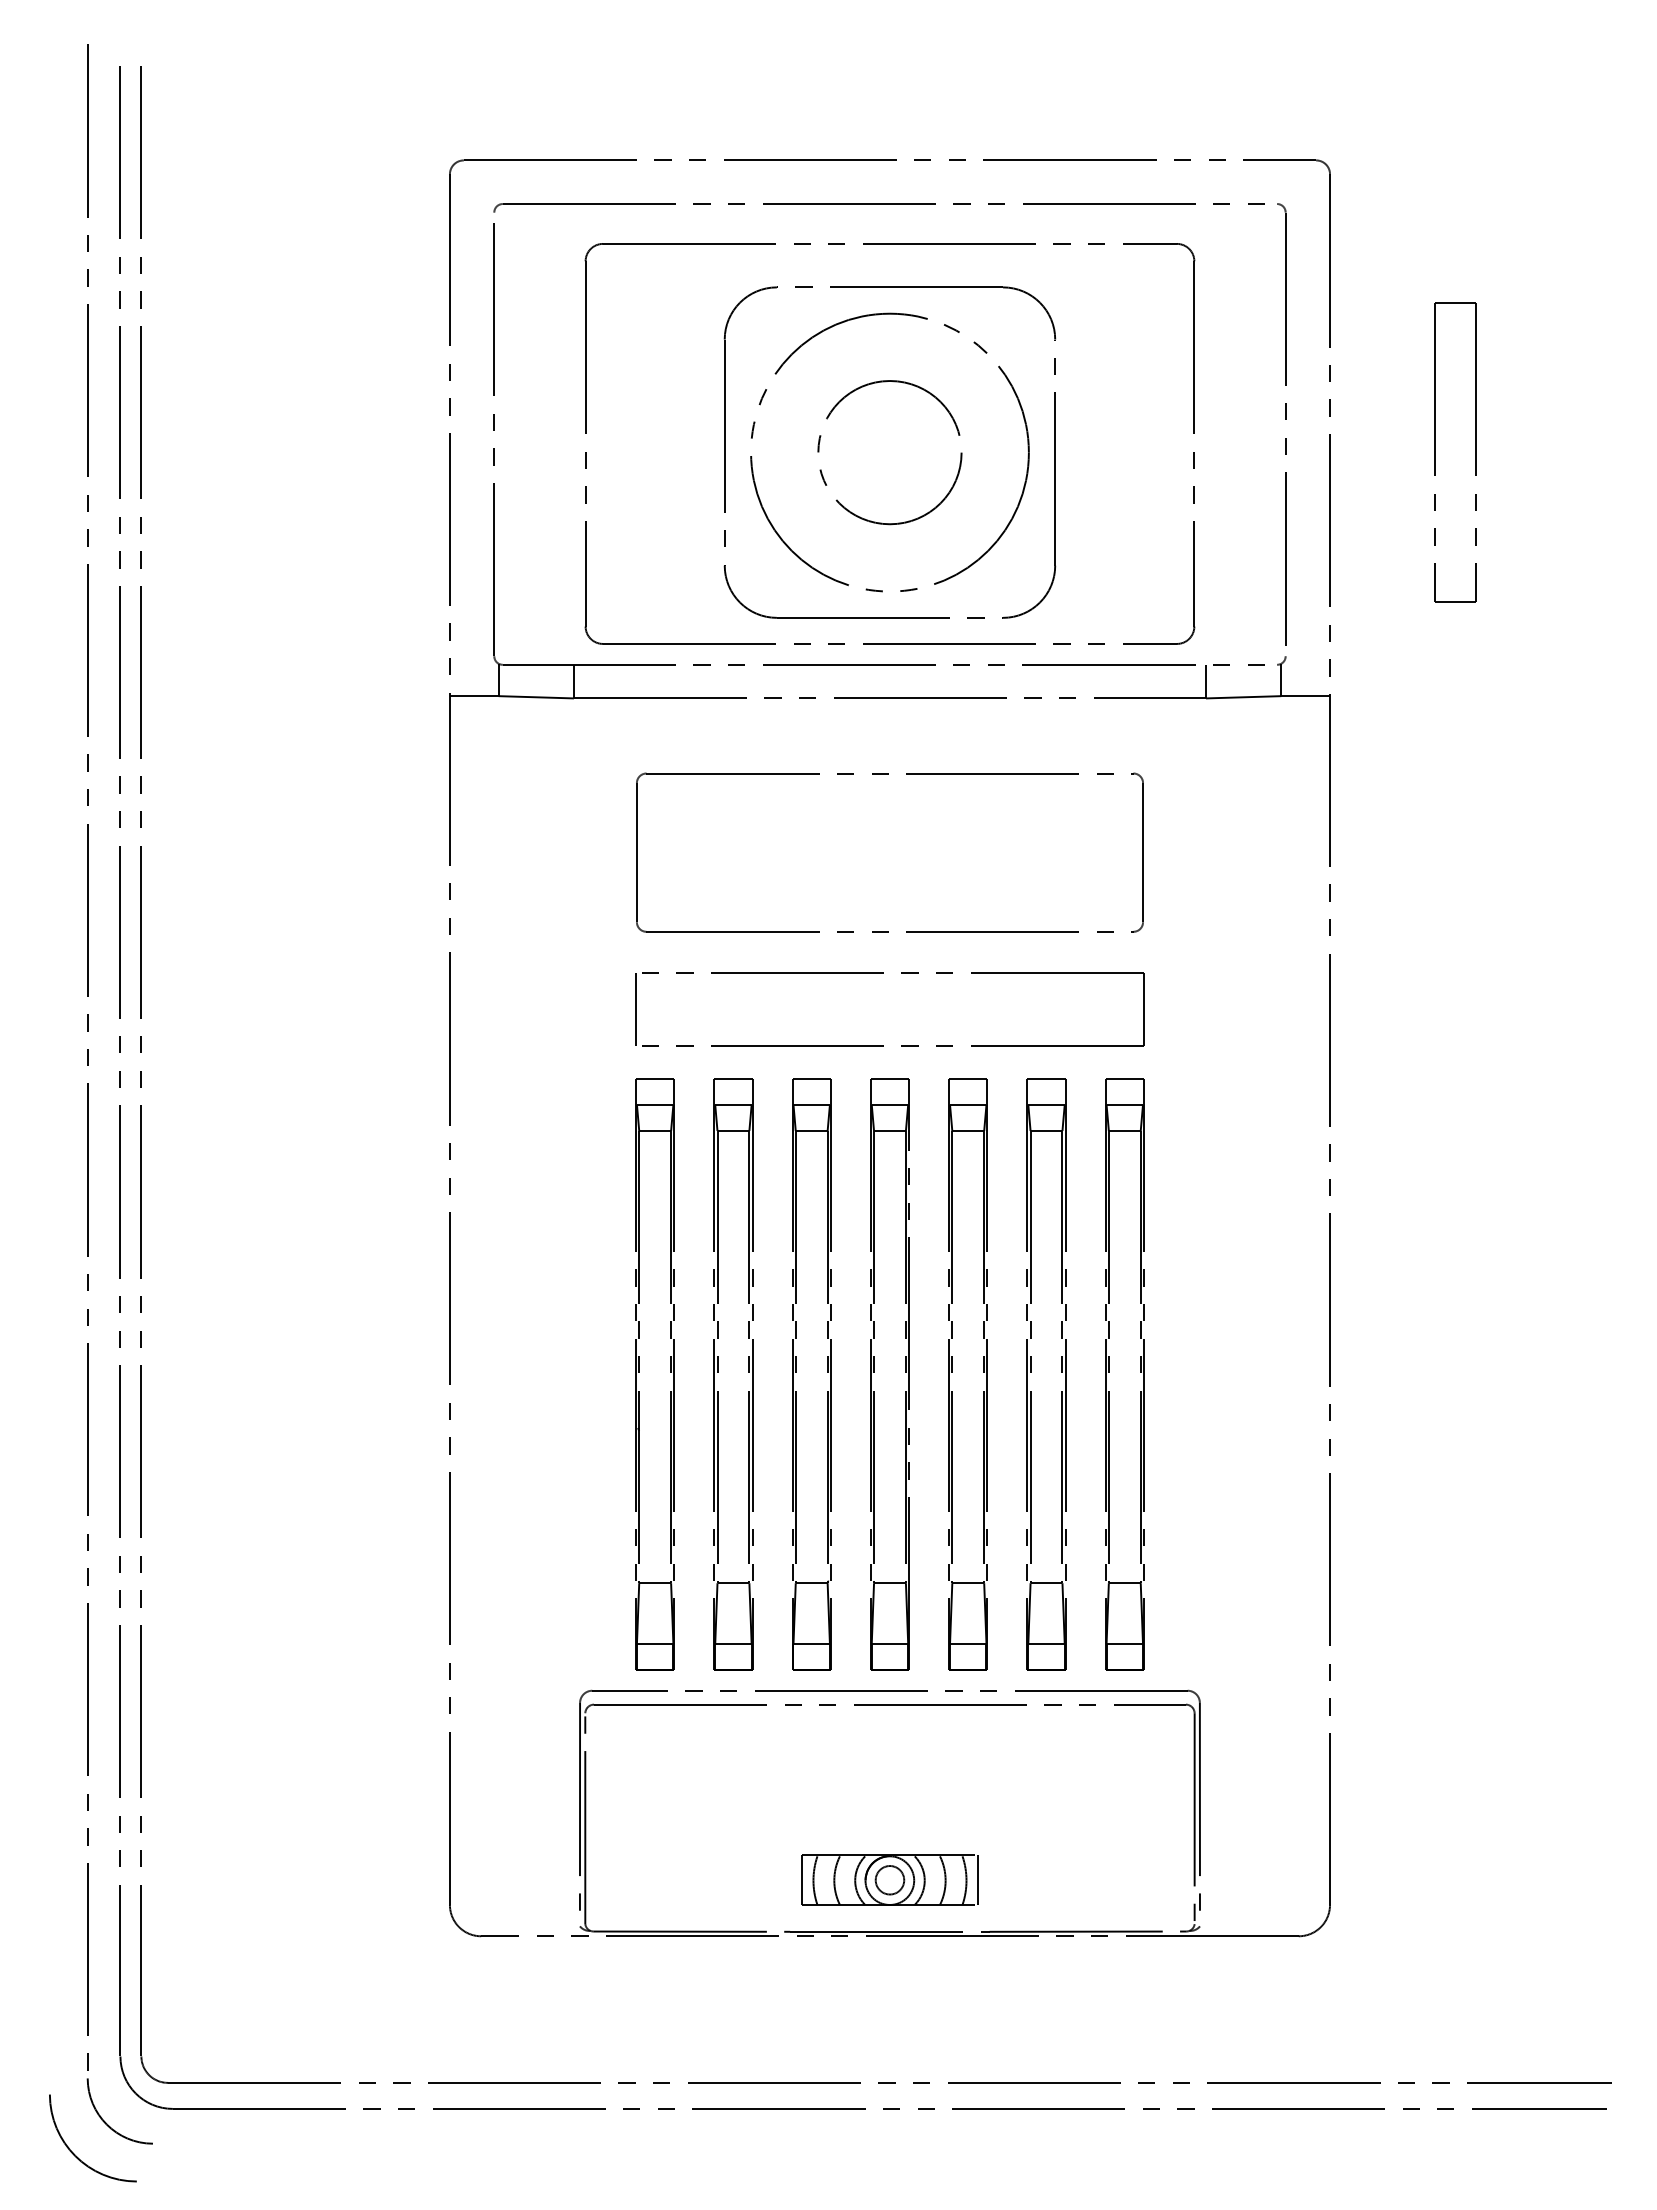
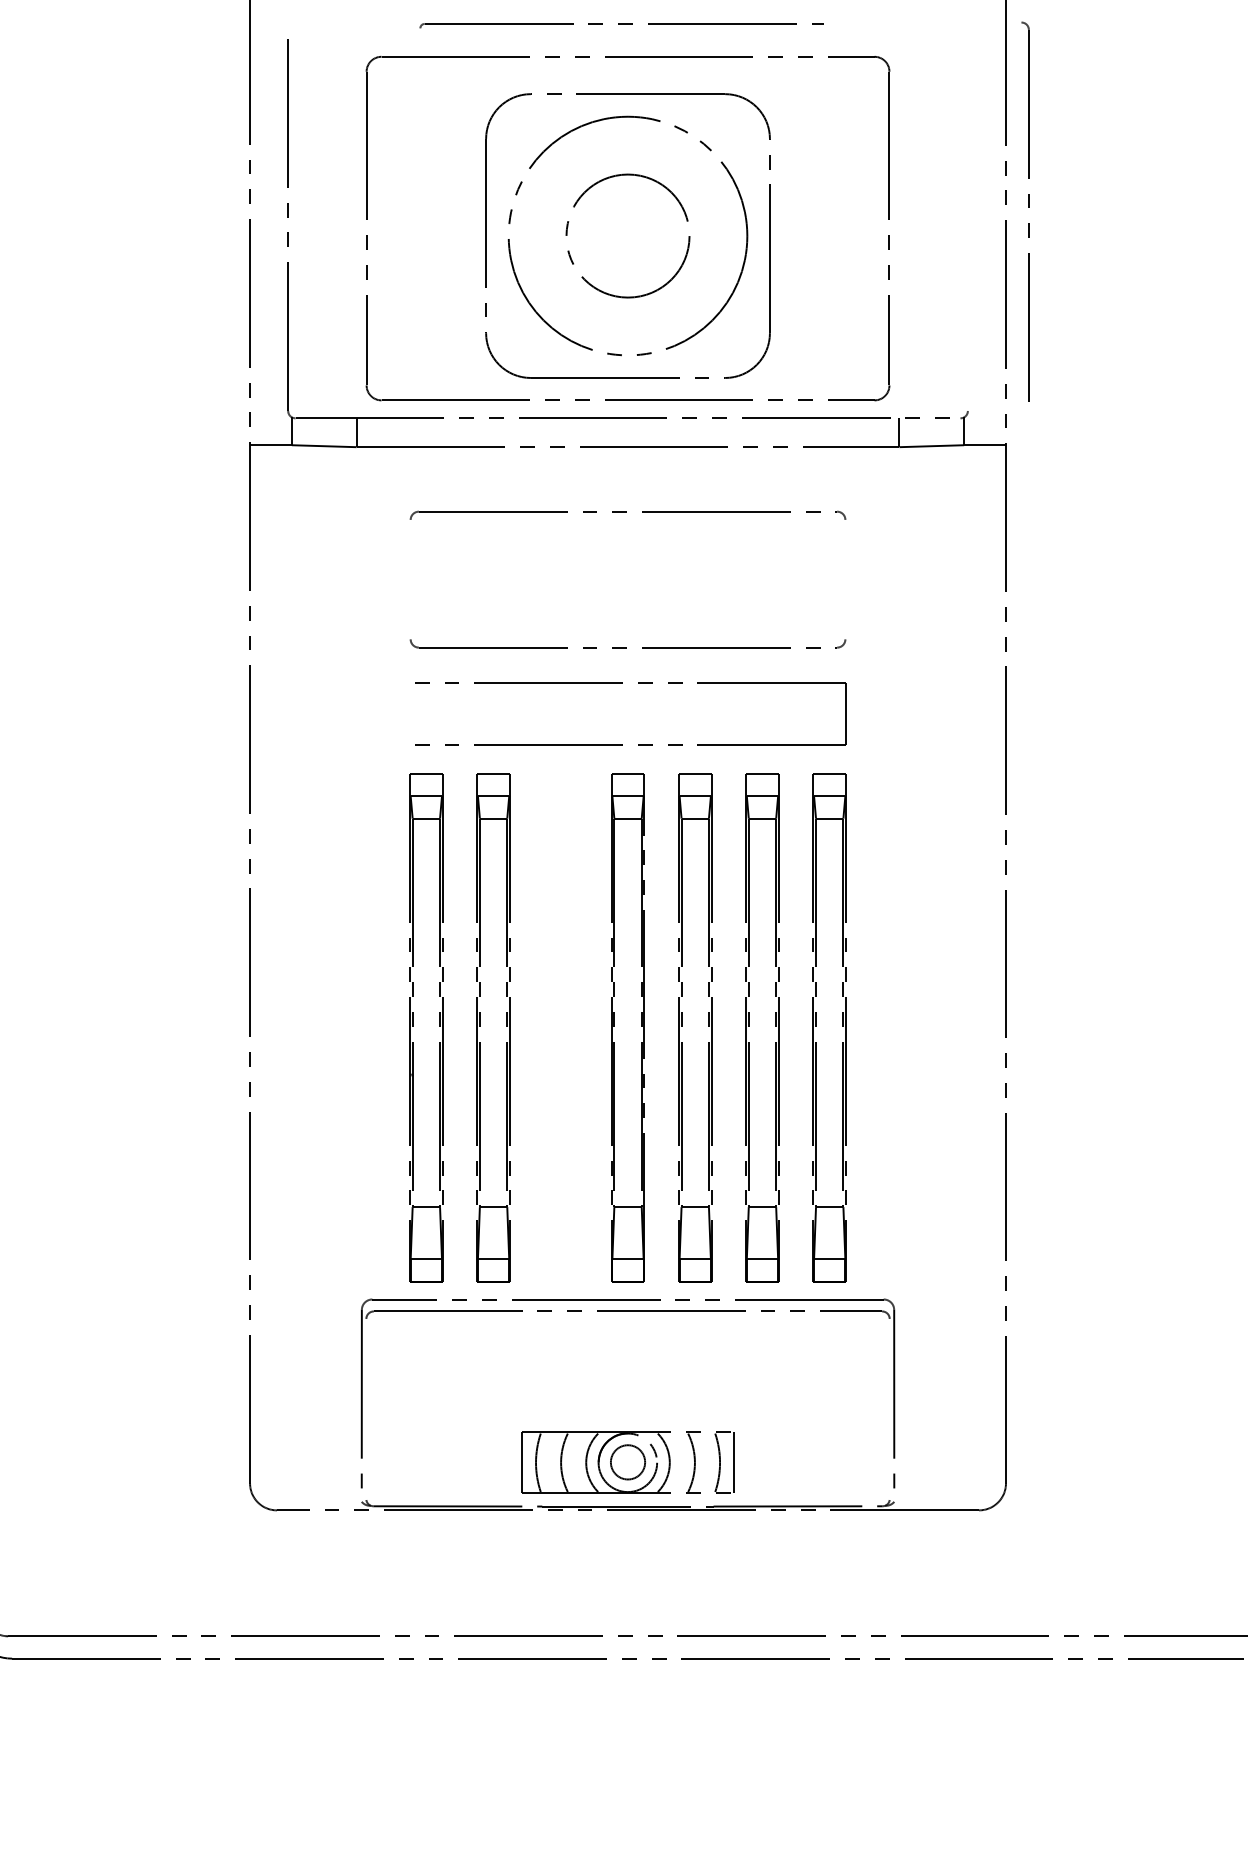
part: (878, 207) -> (618, 25), size x0.6
part: (1285, 419) -> (1028, 207), moved
part: (1435, 452) -> (1096, 235), removed
line: (636, 852) -> (410, 579), removed
line: (1143, 852) -> (845, 579), removed
line: (636, 1008) -> (410, 713), removed
part: (796, 1372) -> (547, 1026), removed
line: (585, 1818) -> (366, 1409), removed
line: (1194, 1818) -> (889, 1409), removed
part: (889, 1879) -> (627, 1461), size x1.4

